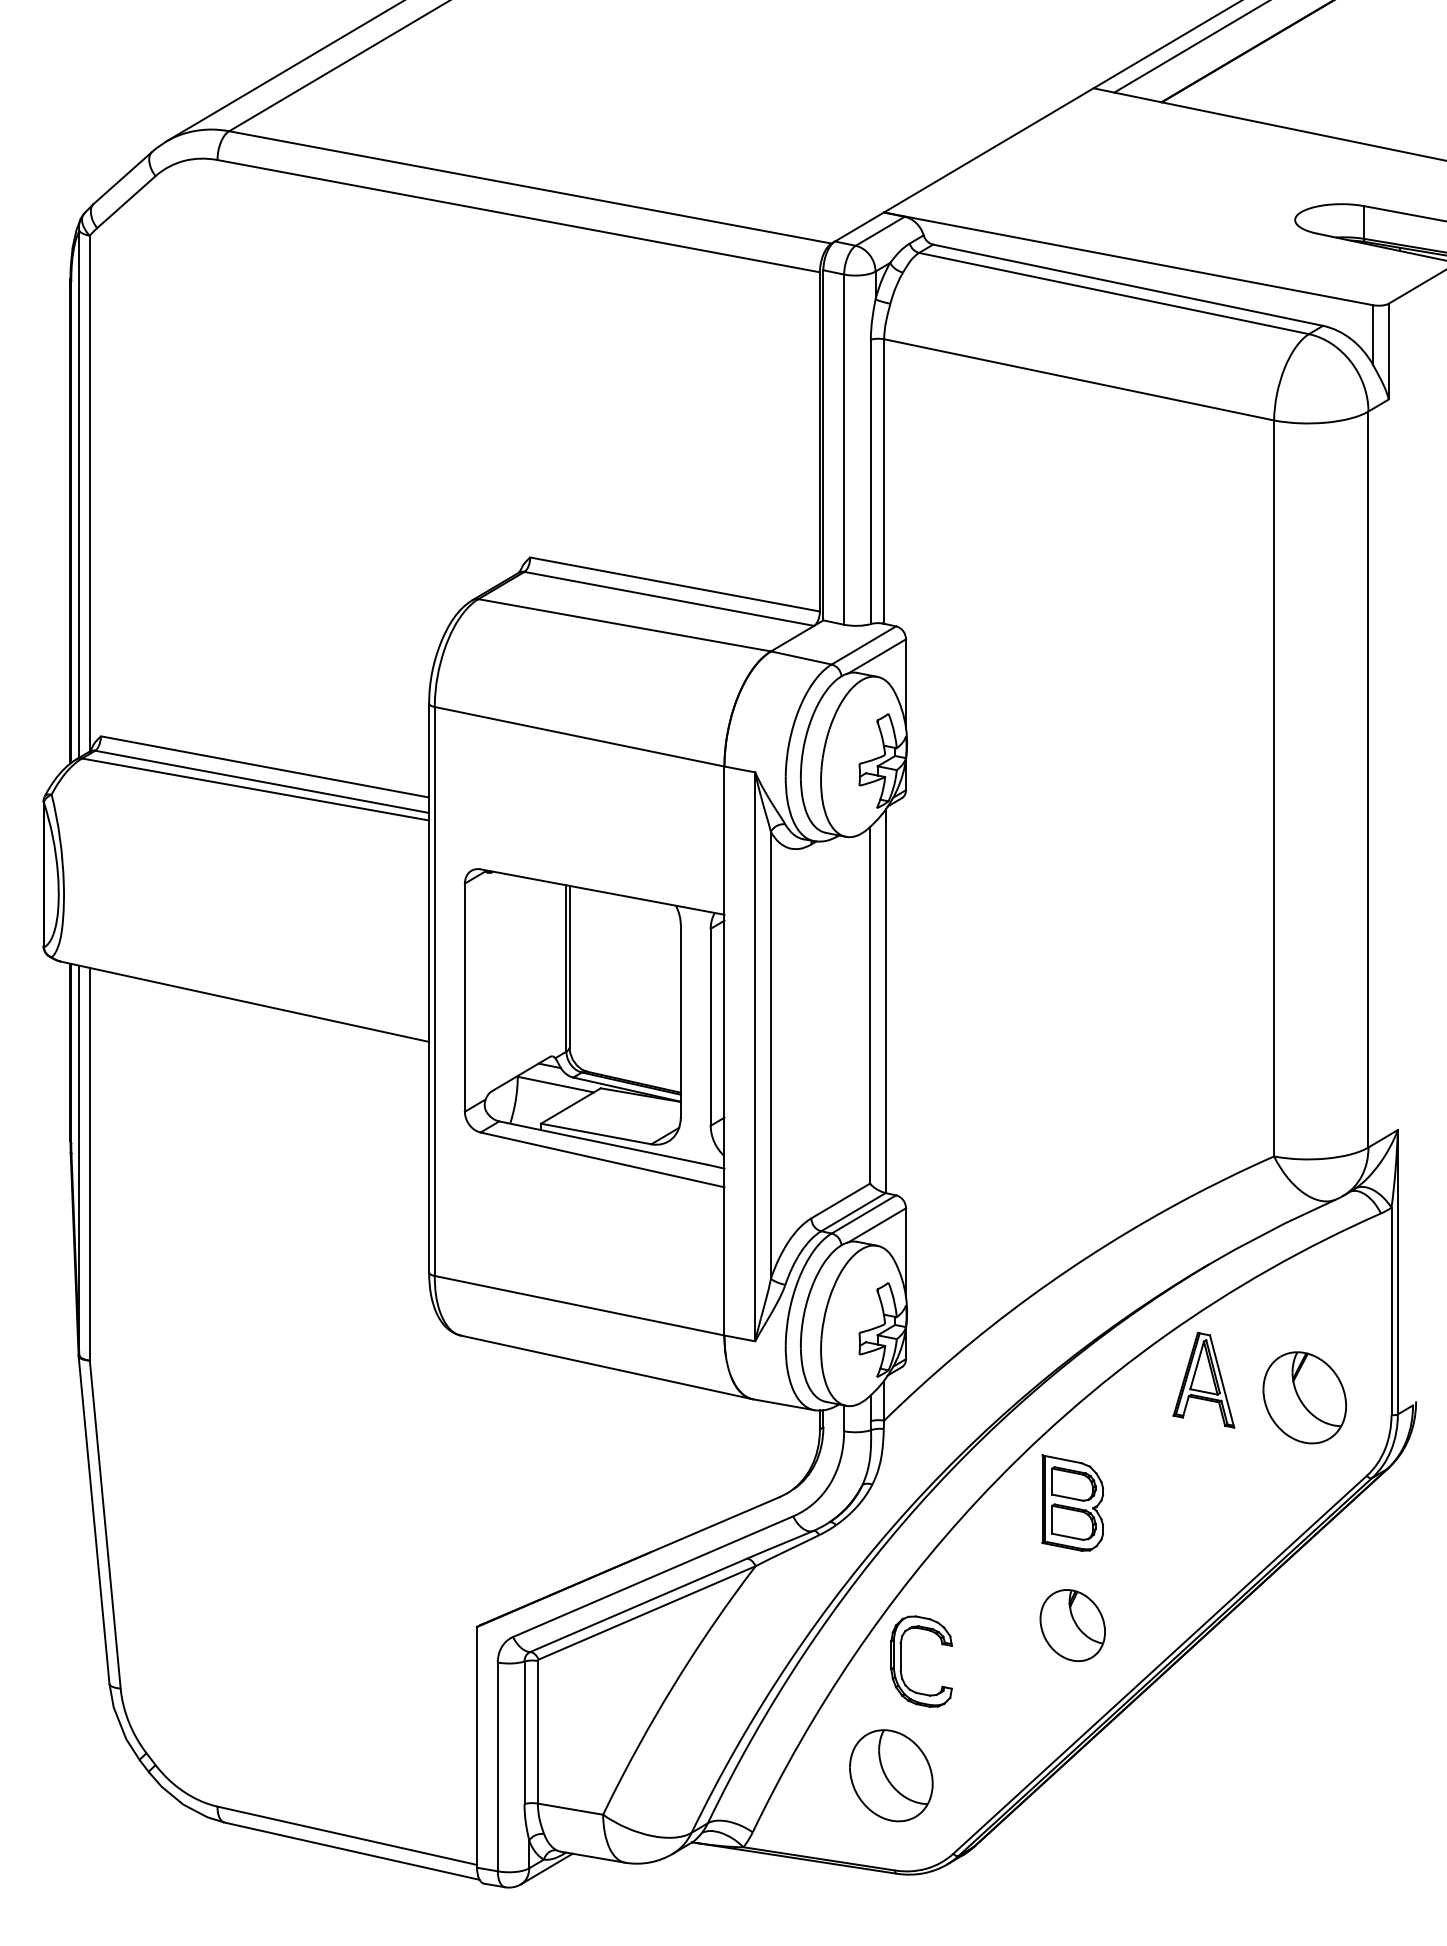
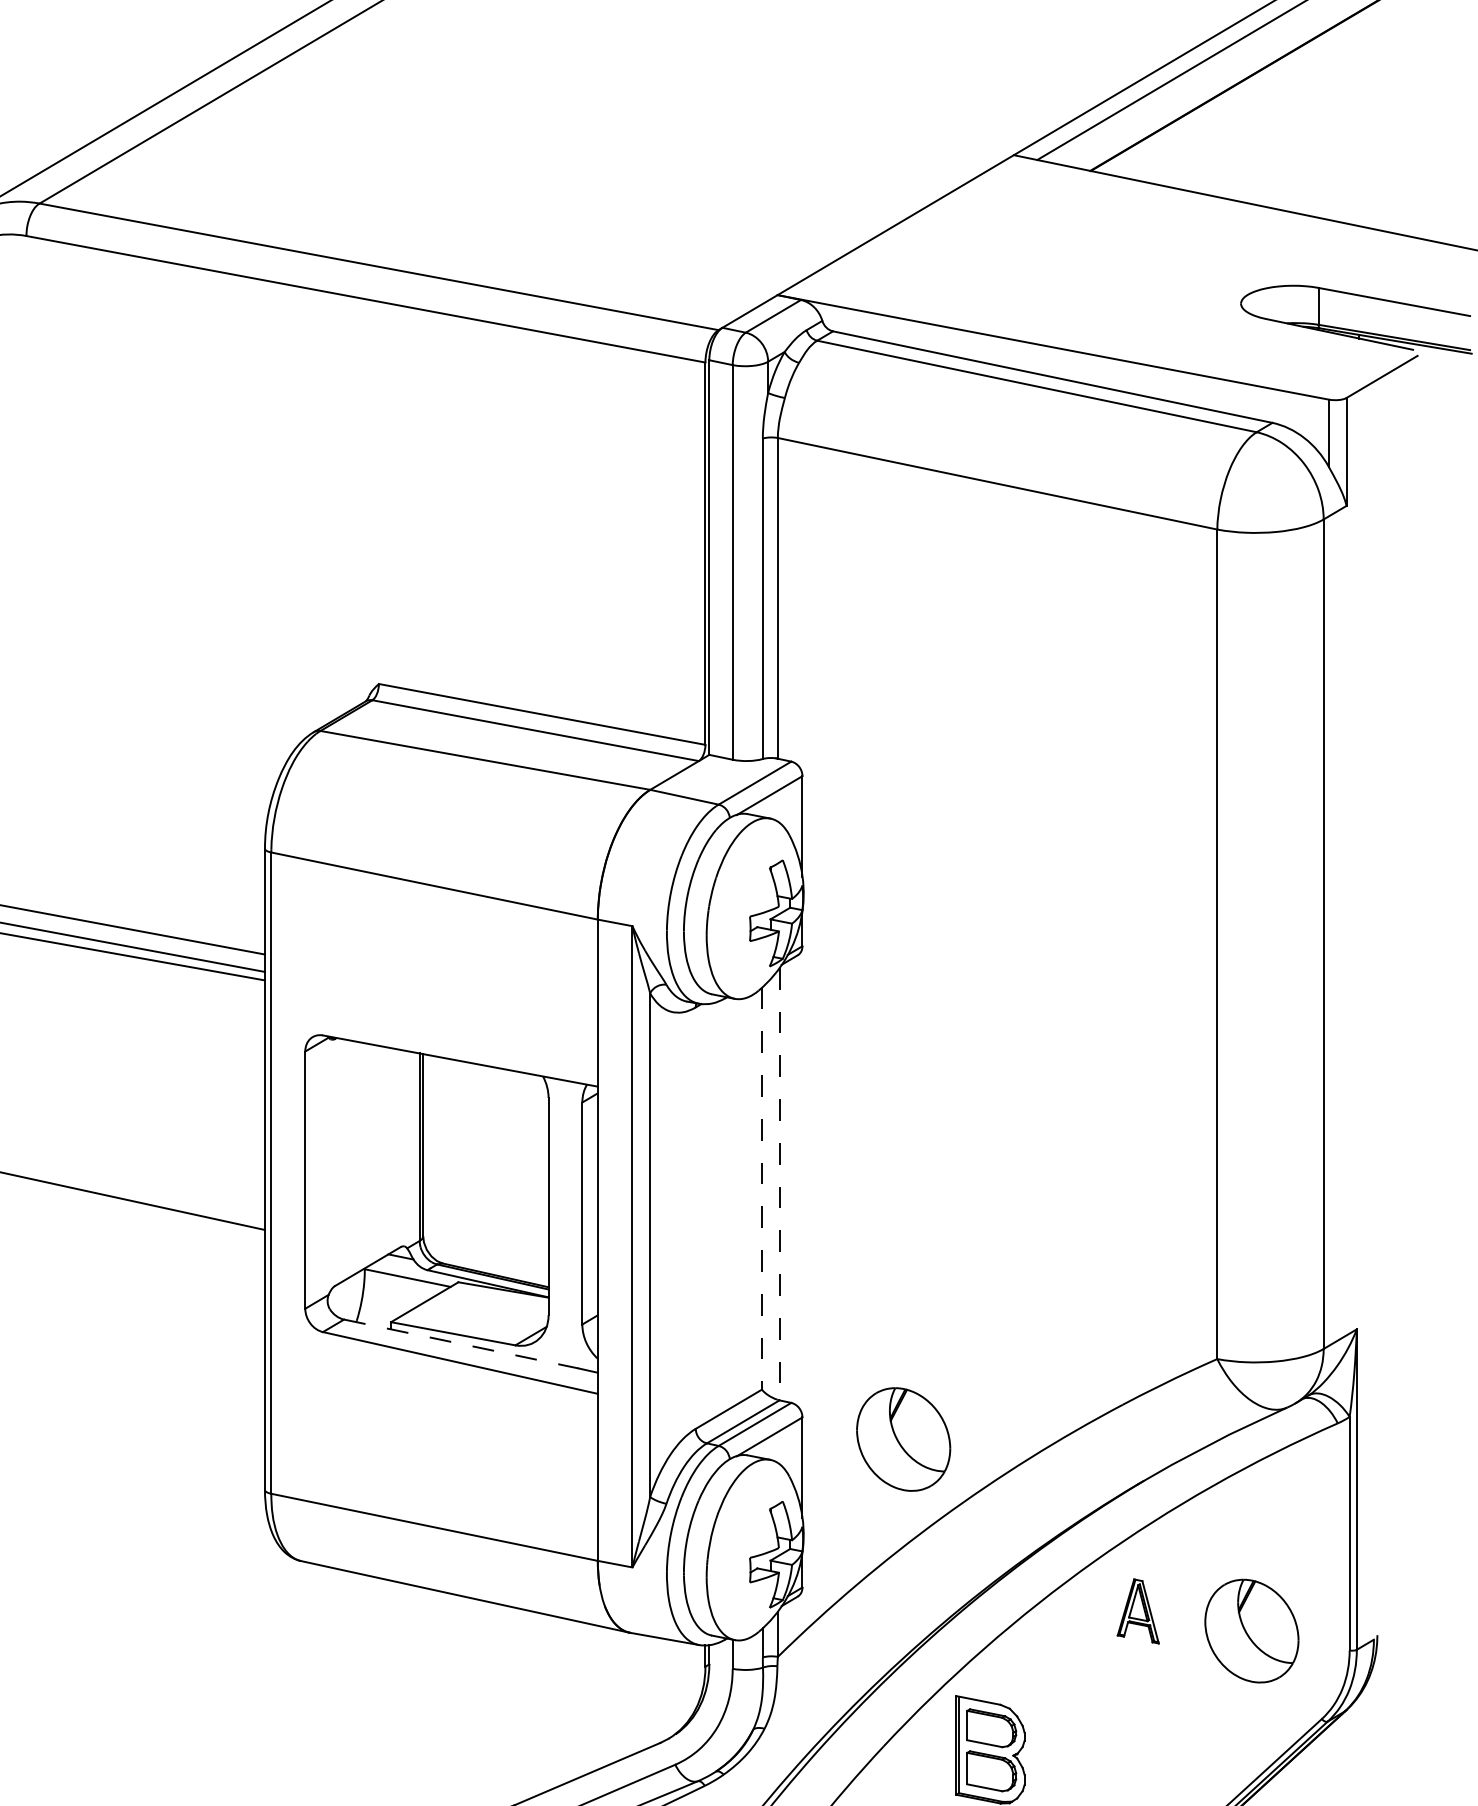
line: (885, 1001) -> (779, 1184), solid -> dashed
line: (870, 1005) -> (762, 1188), solid -> dashed
line: (603, 1143) -> (461, 1344), solid -> dashed
part: (995, 1227) -> (903, 1439), added
part: (1203, 1380) -> (1137, 1611), size x0.6

